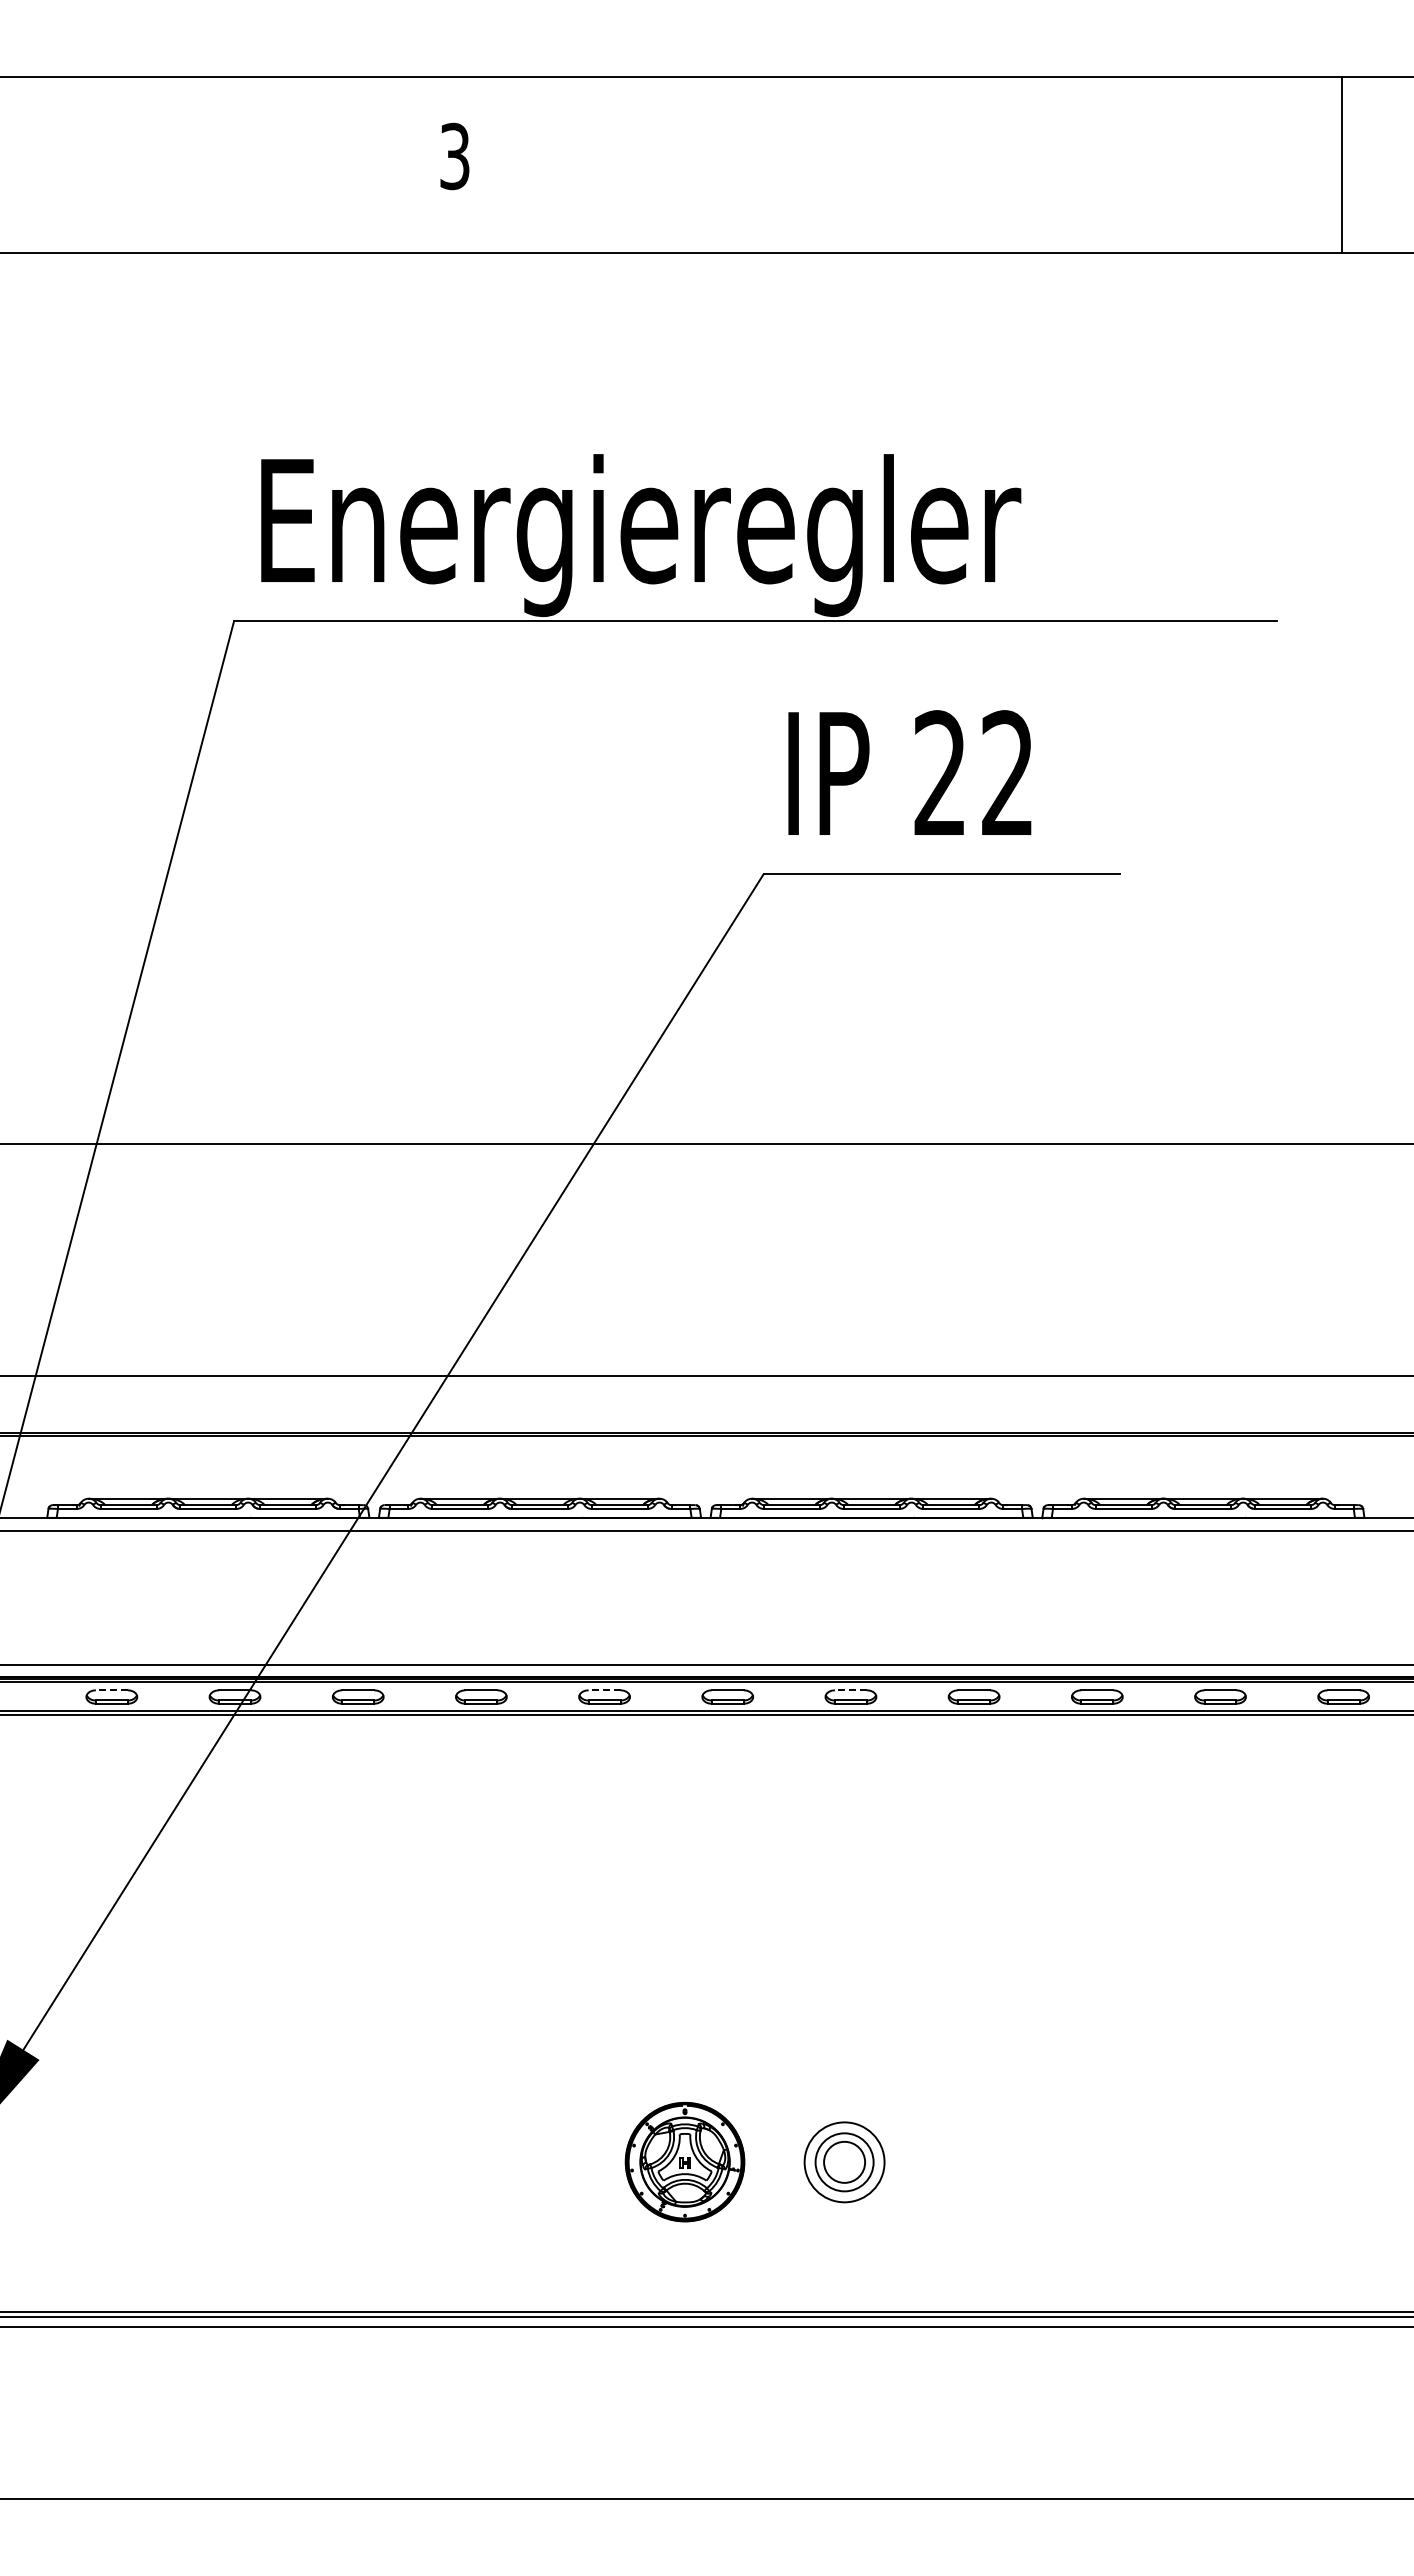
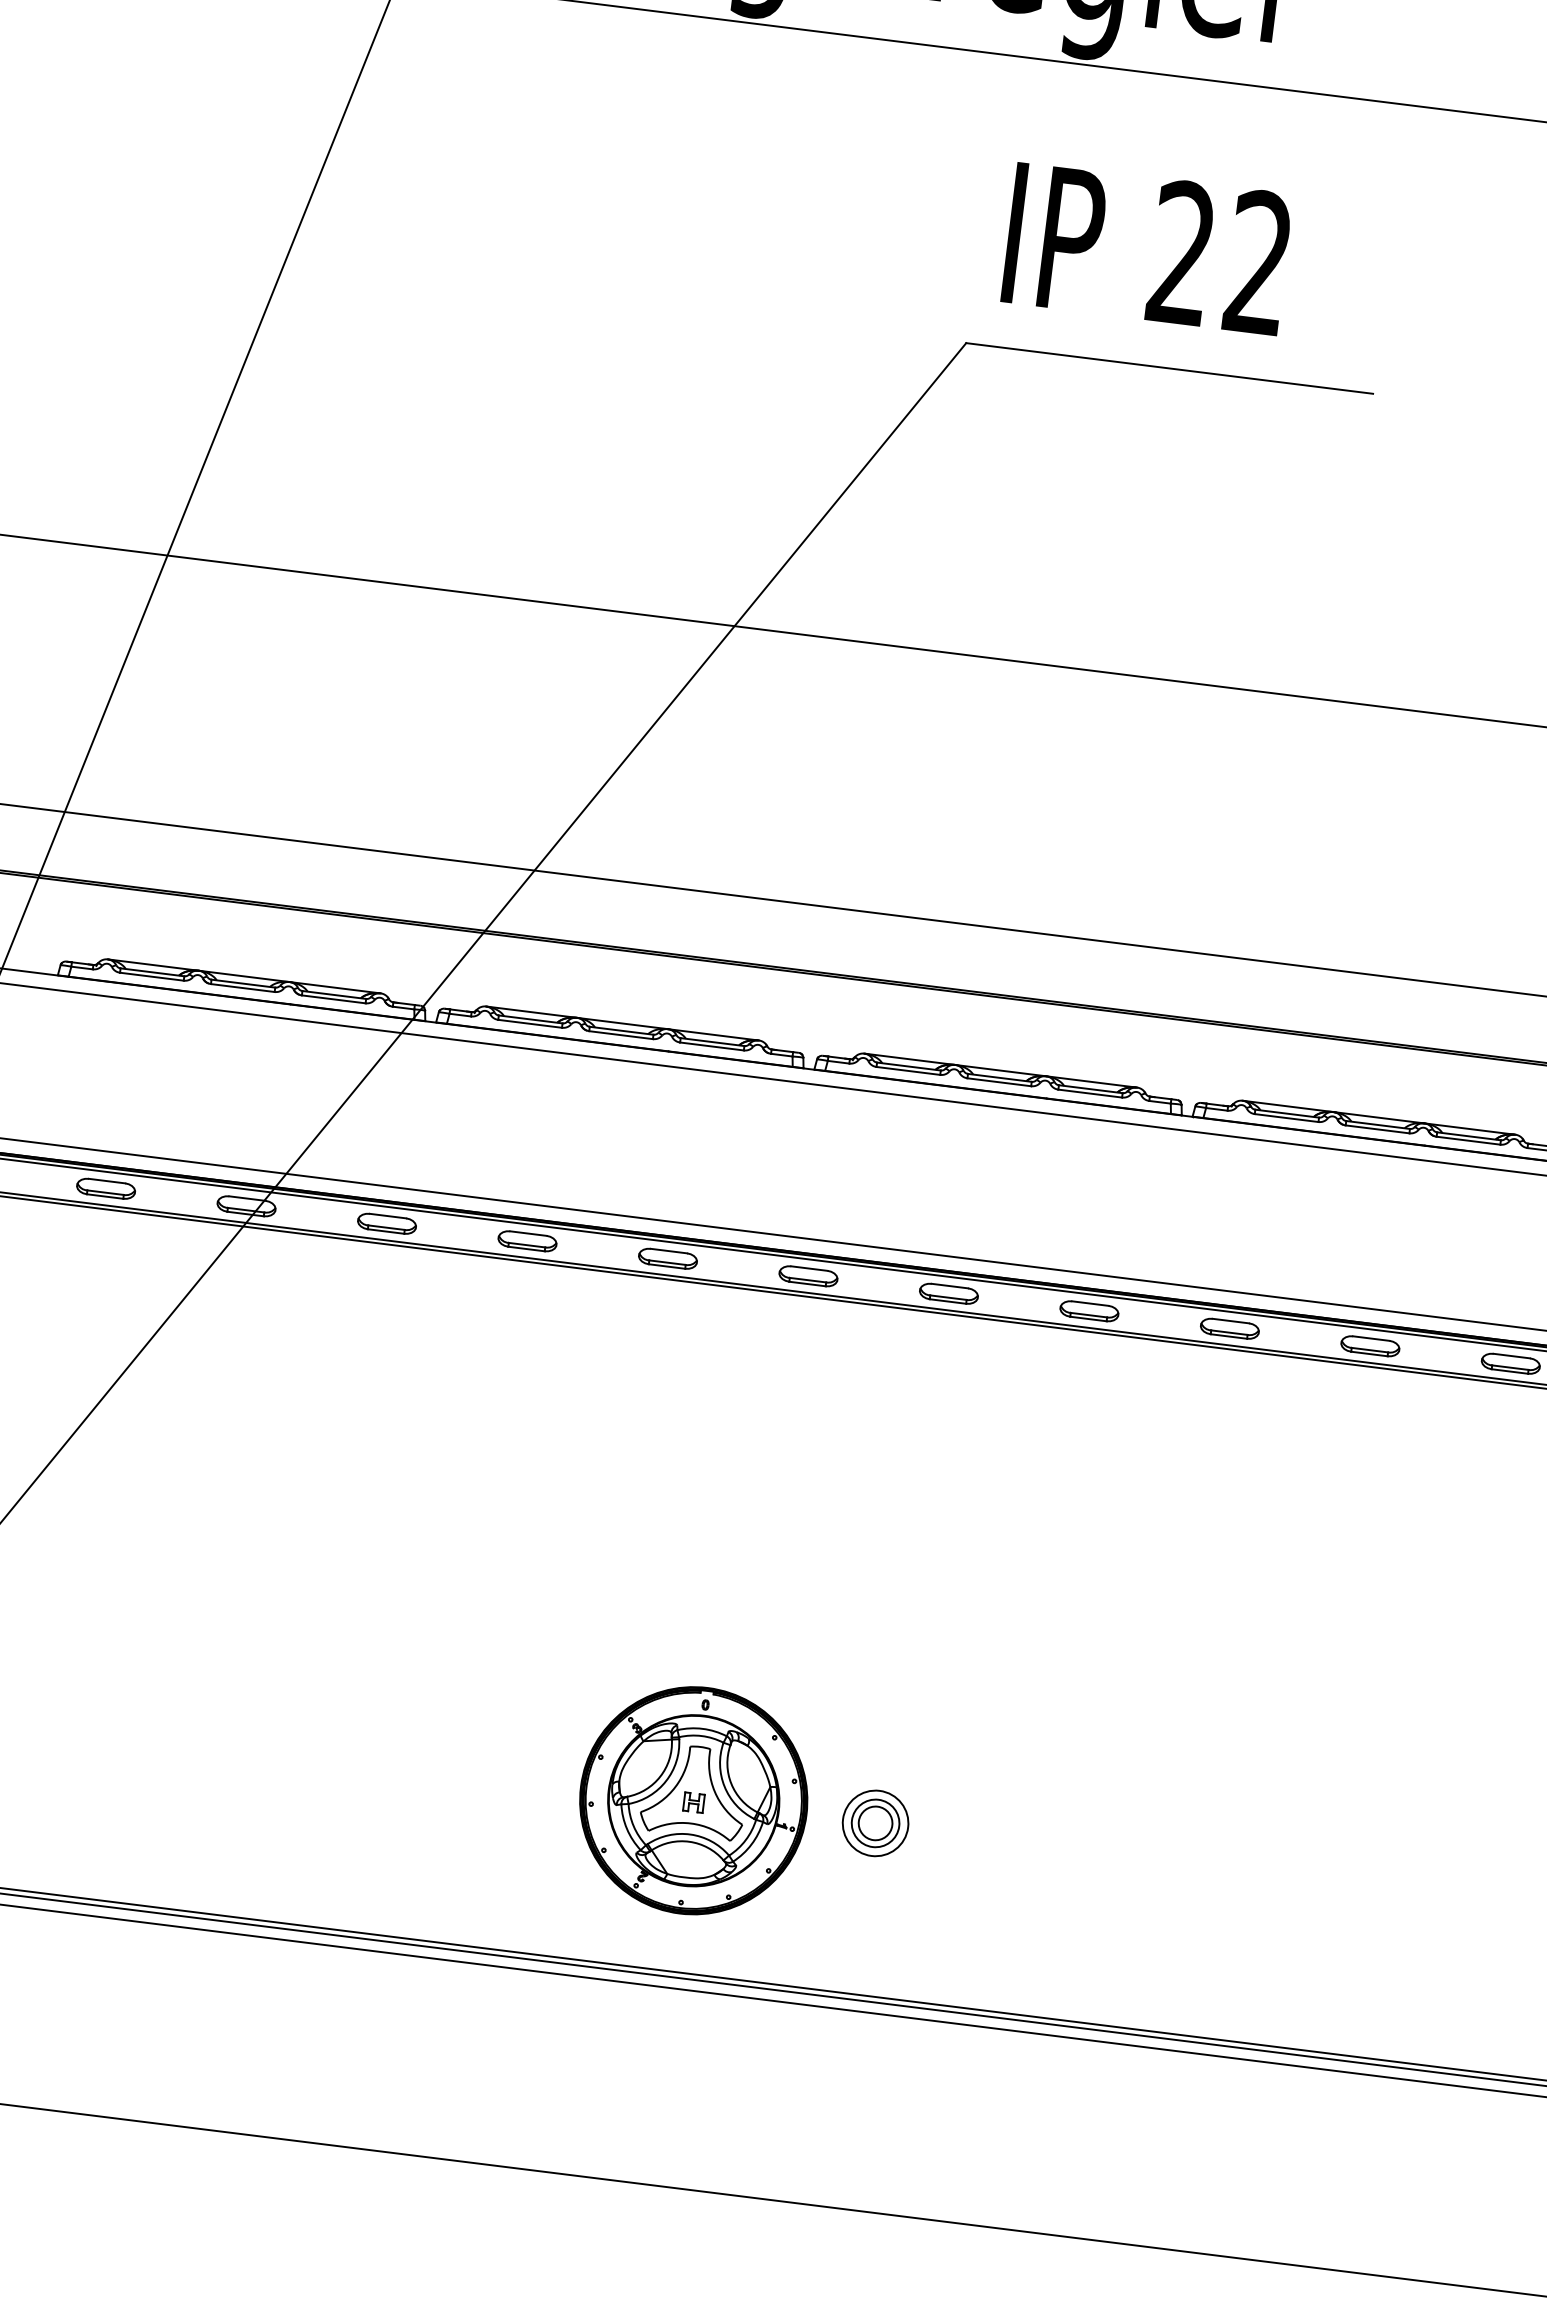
line: (111, 1690) -> (106, 1181), dashed -> solid
line: (604, 1690) -> (668, 1251), dashed -> solid
line: (850, 1690) -> (949, 1286), dashed -> solid
part: (684, 2161) -> (693, 1799), size x1.67
part: (844, 2161) -> (875, 1822), size x0.71

